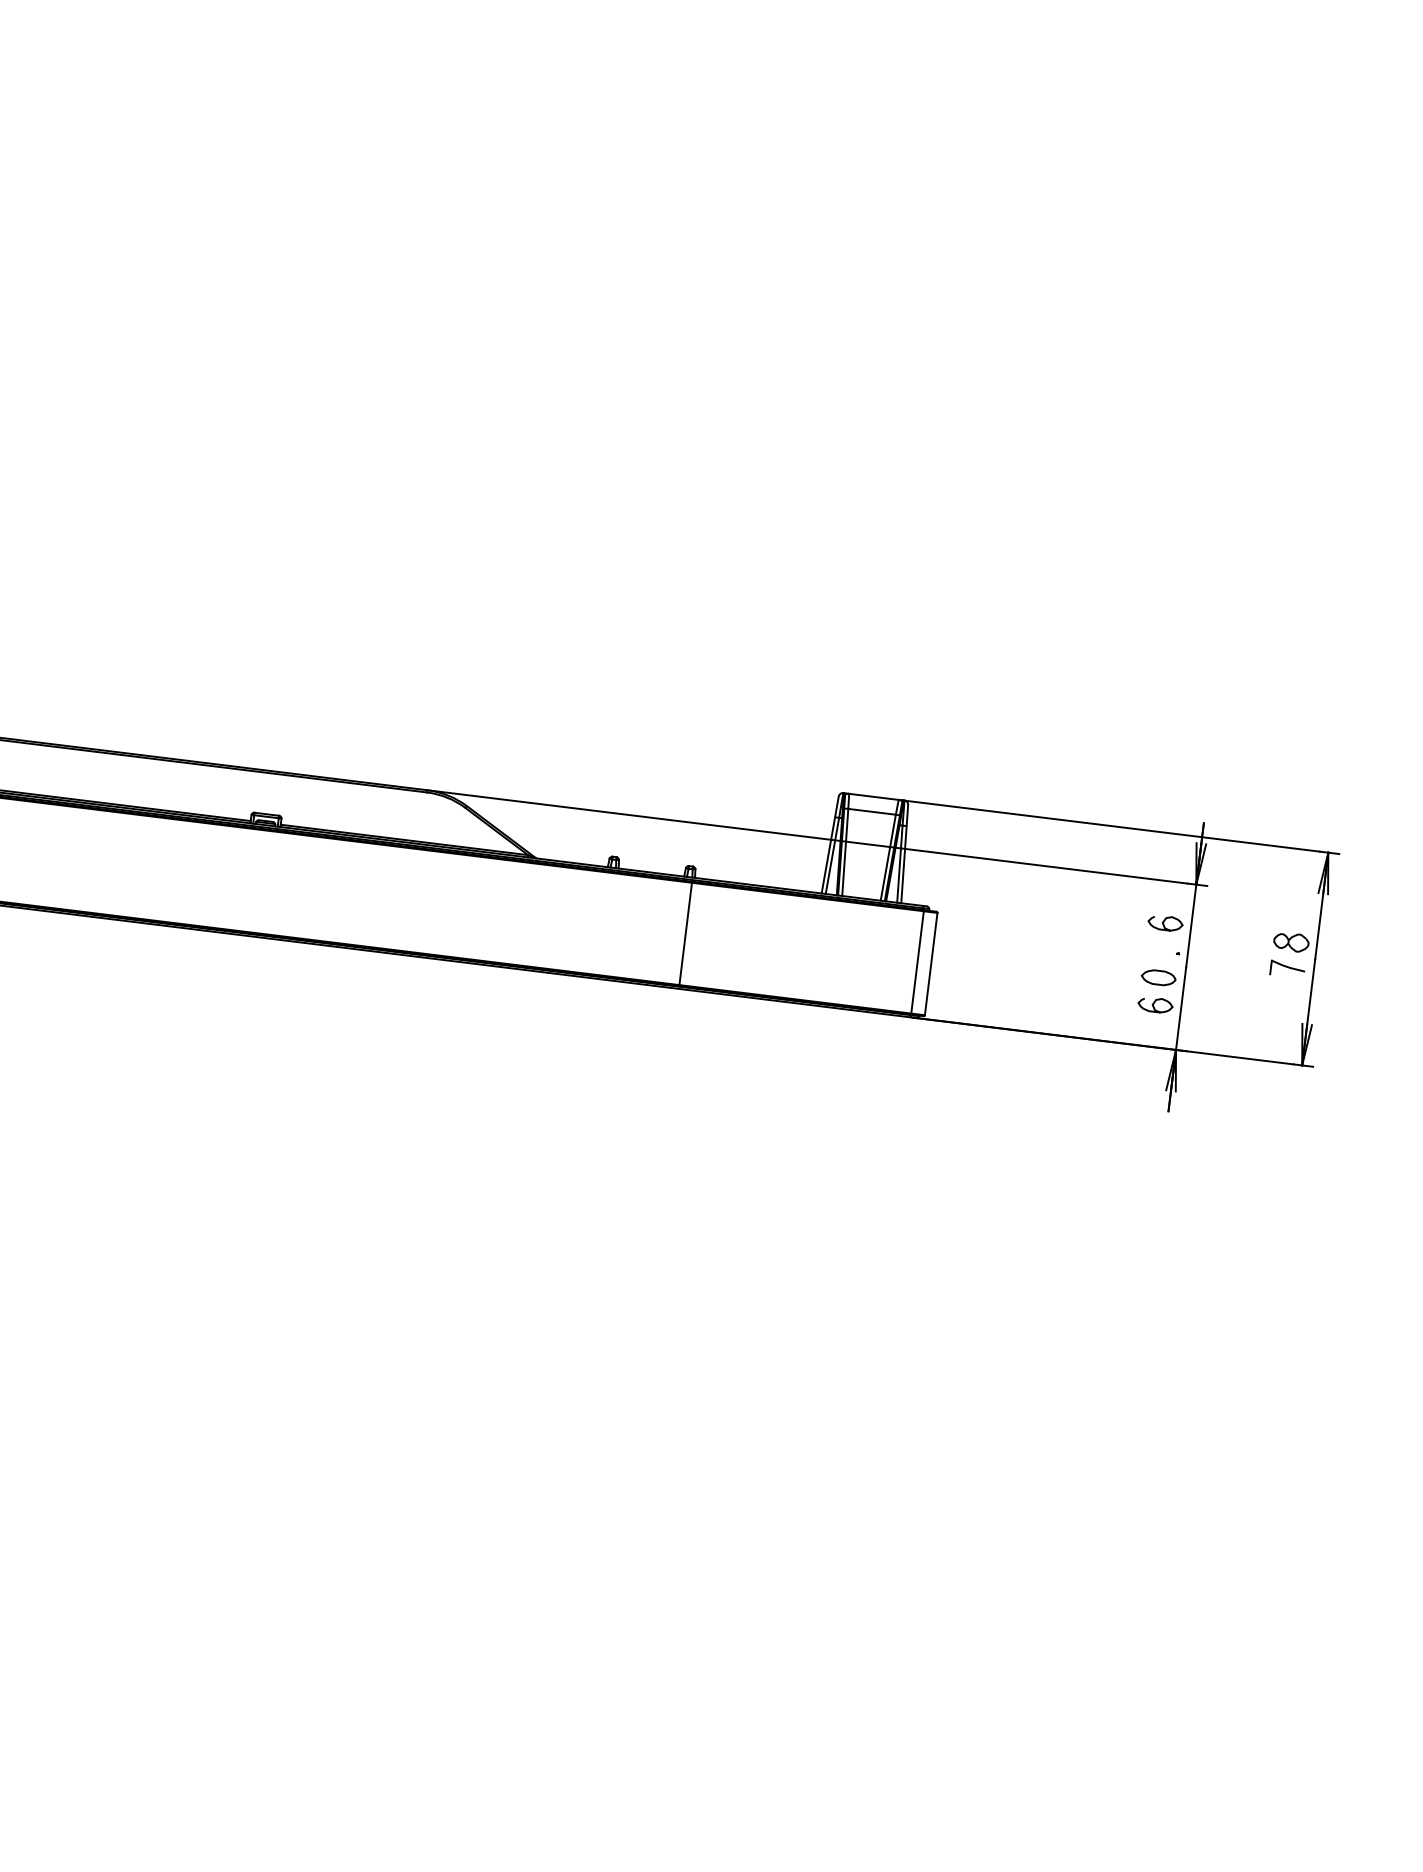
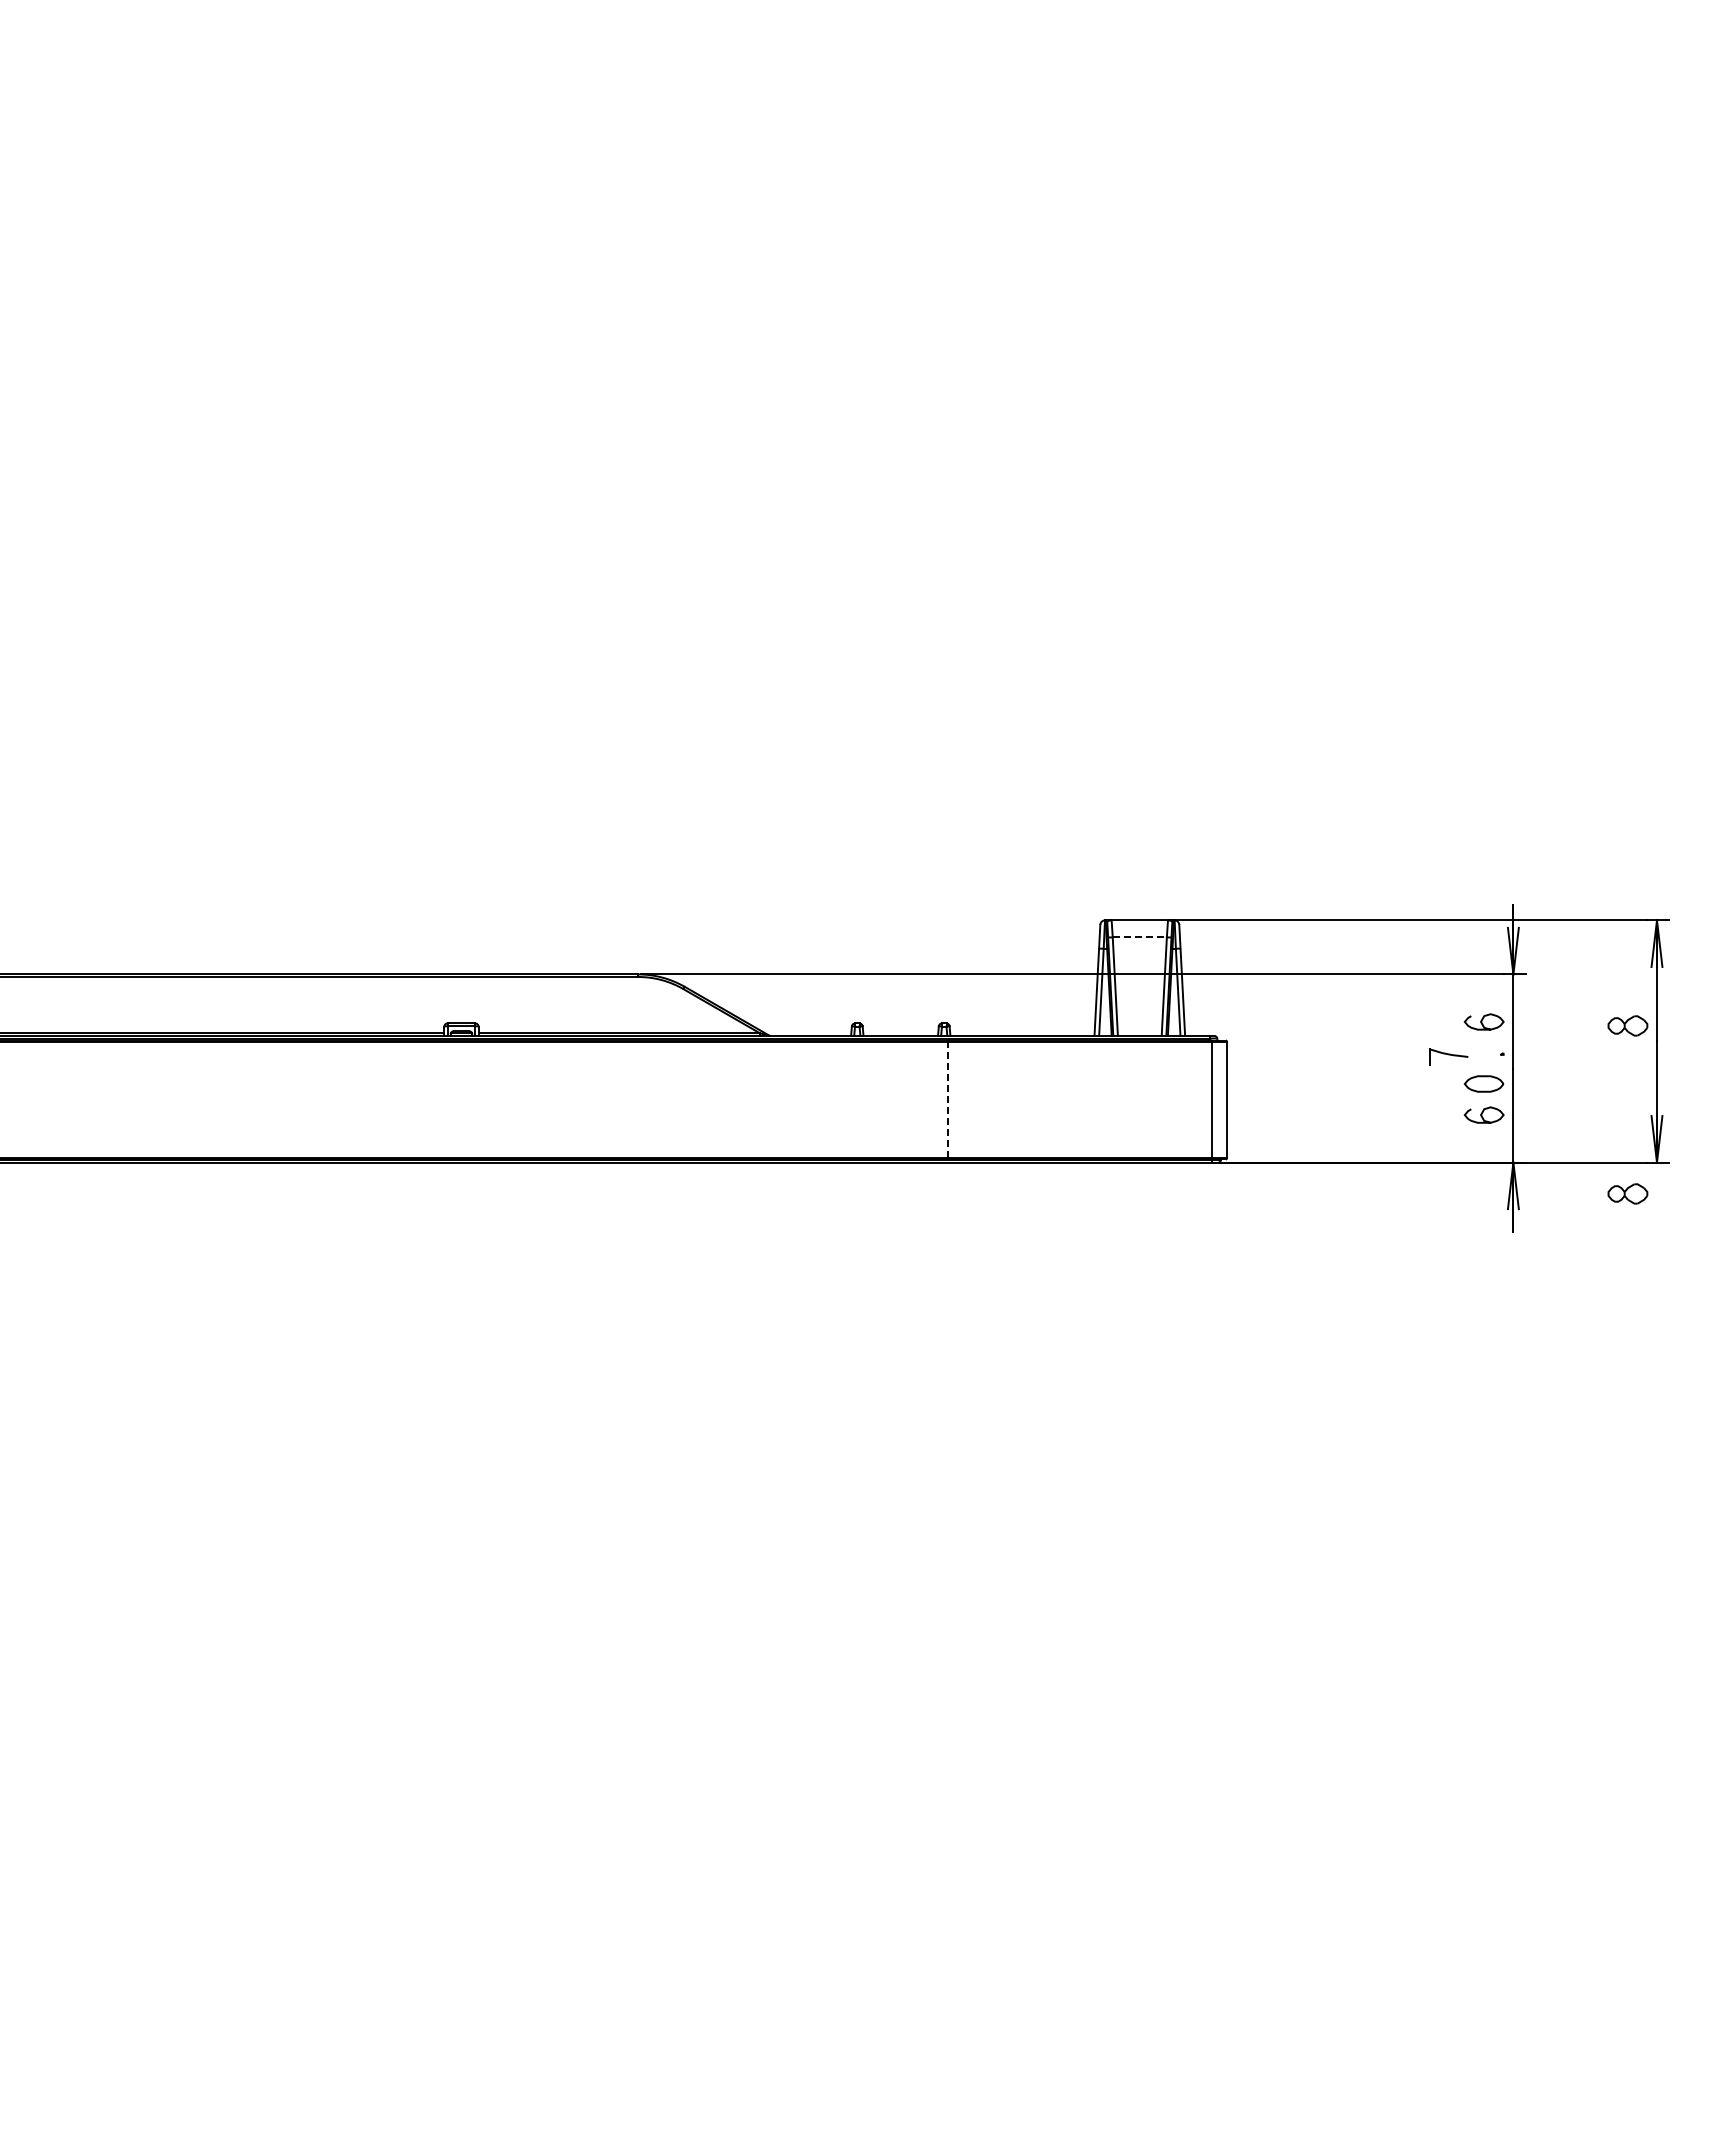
line: (872, 811) -> (1140, 937), solid -> dashed
line: (685, 934) -> (947, 1100), solid -> dashed
part: (1287, 969) -> (1448, 1056), moved
part: (1272, 1089) -> (1627, 1193), added

